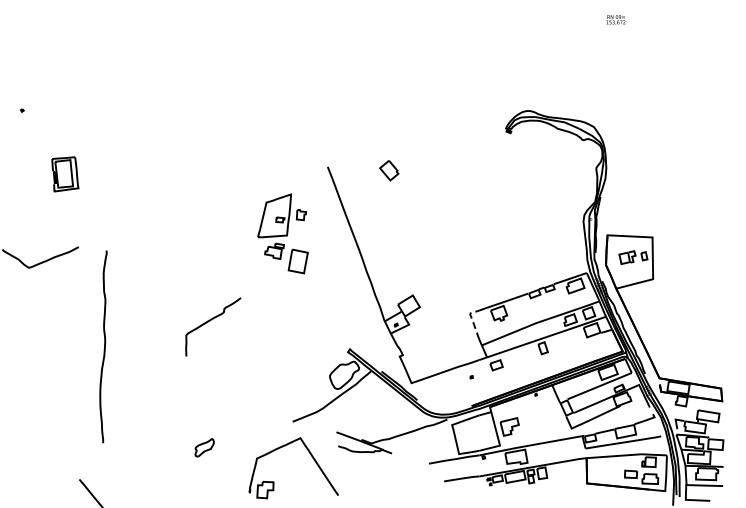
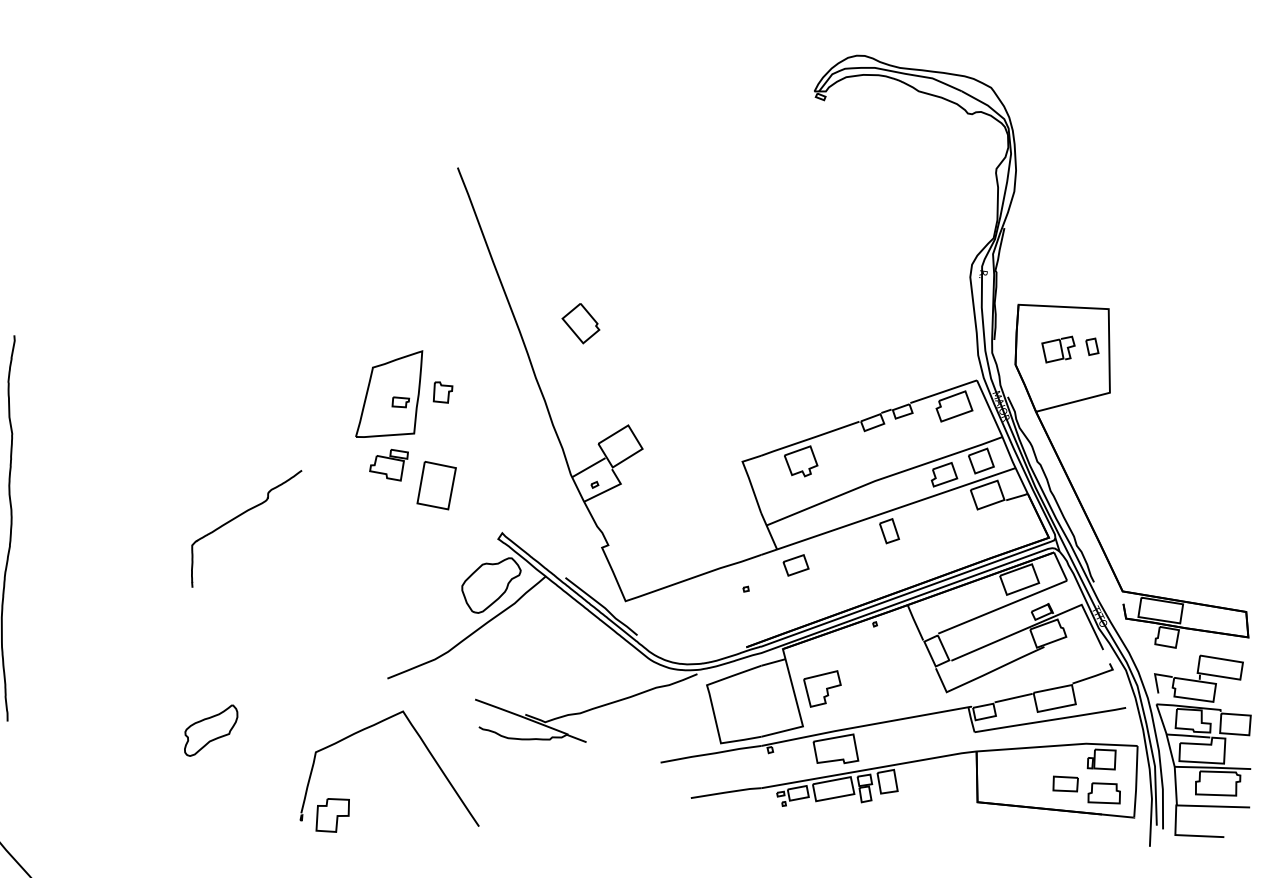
part: (389, 170) -> (581, 323), moved
part: (282, 233) -> (405, 429), moved
curve: (210, 321) -> (240, 517), moved
line: (473, 321) -> (749, 477), dashed -> solid
part: (204, 447) -> (210, 730), size x1.43

